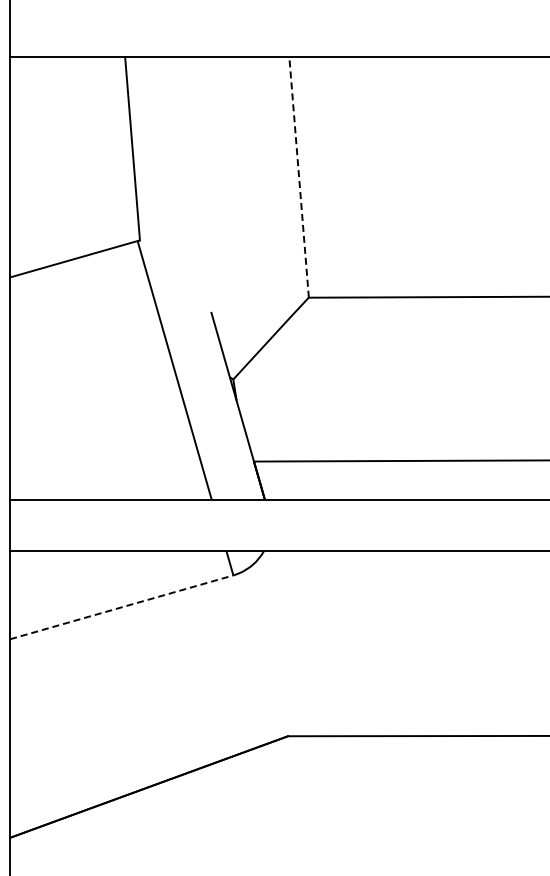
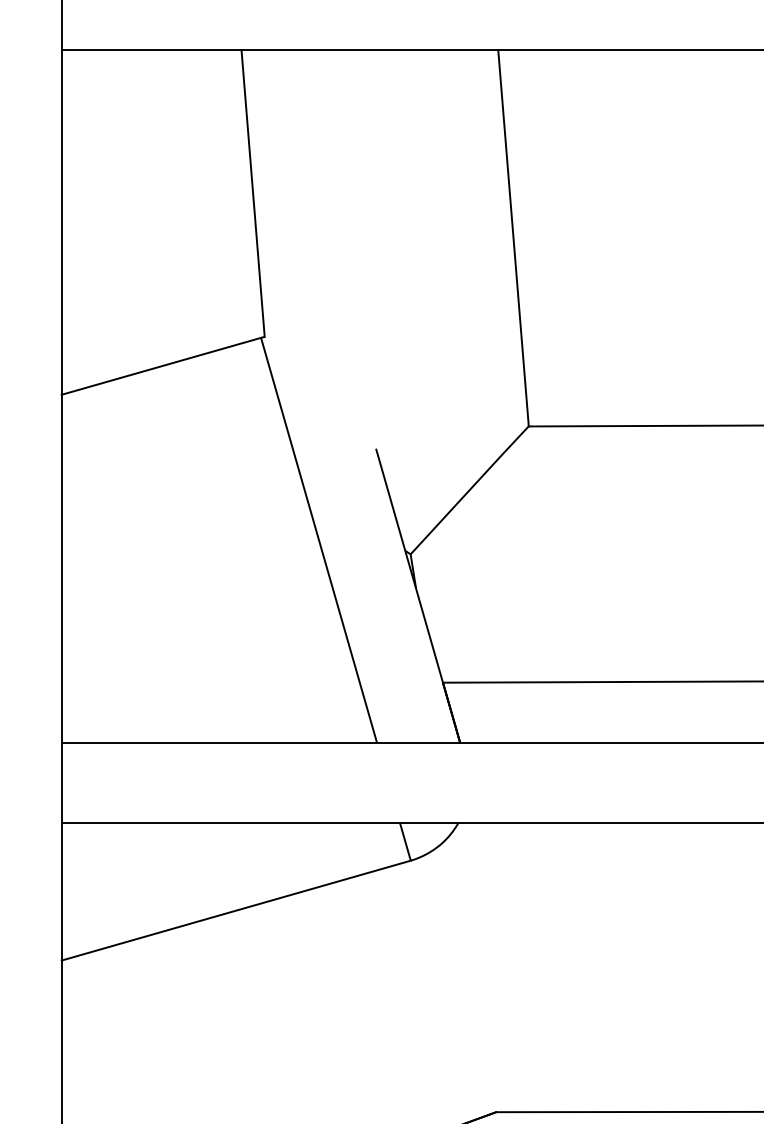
line: (299, 177) -> (514, 238), dashed -> solid
line: (122, 607) -> (237, 910), dashed -> solid

